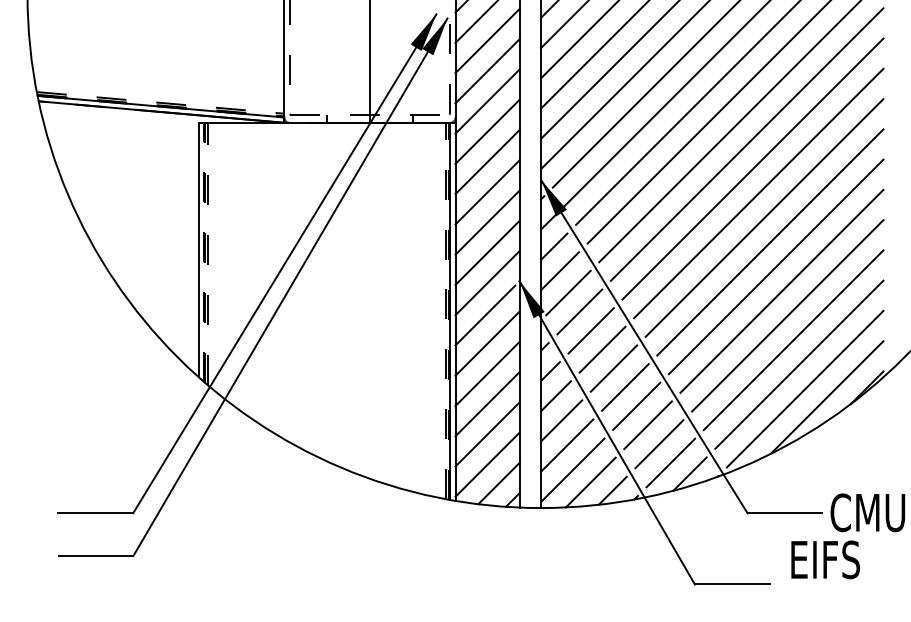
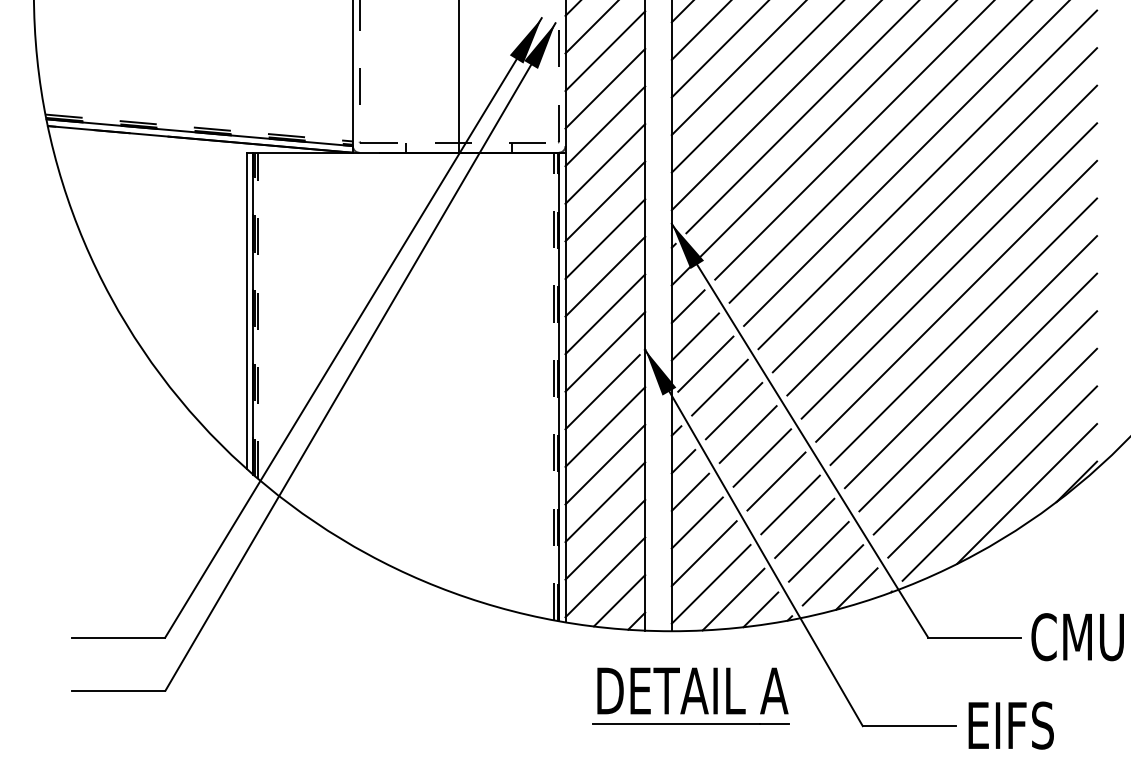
line: (204, 252) -> (253, 313), dashed -> solid
part: (556, 559) -> (690, 695), added
text: (825, 559) -> (1010, 725), moved

